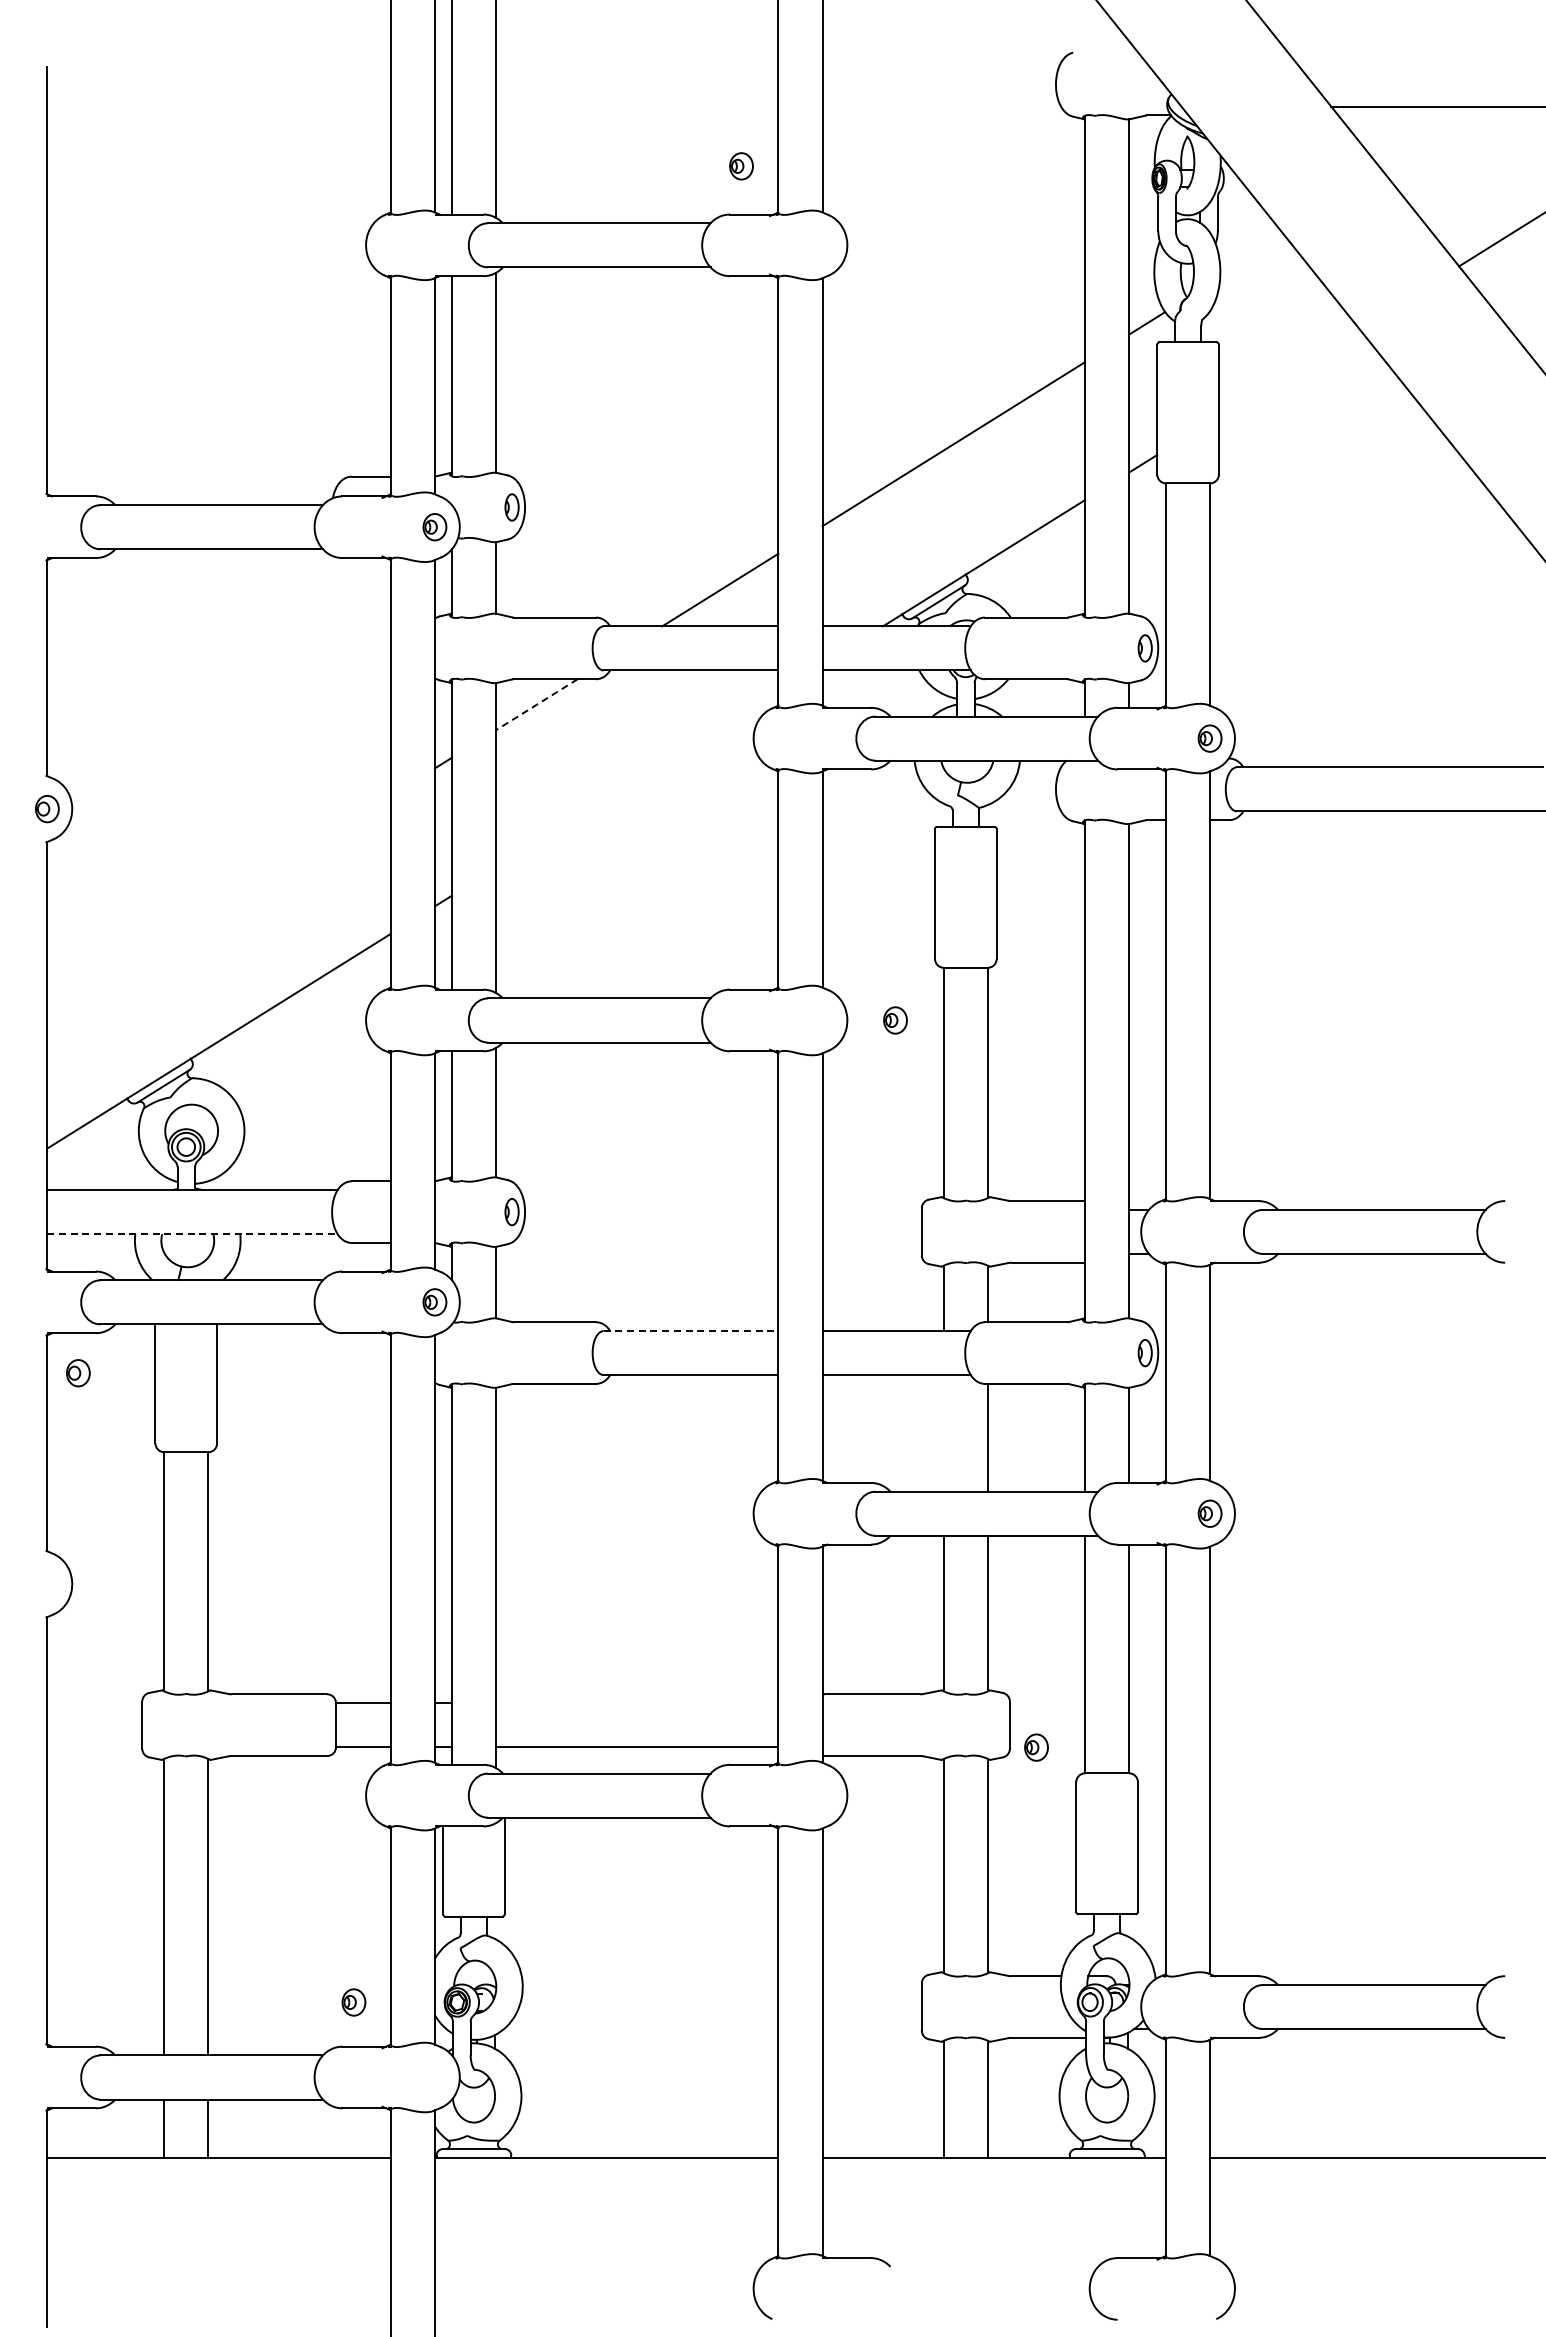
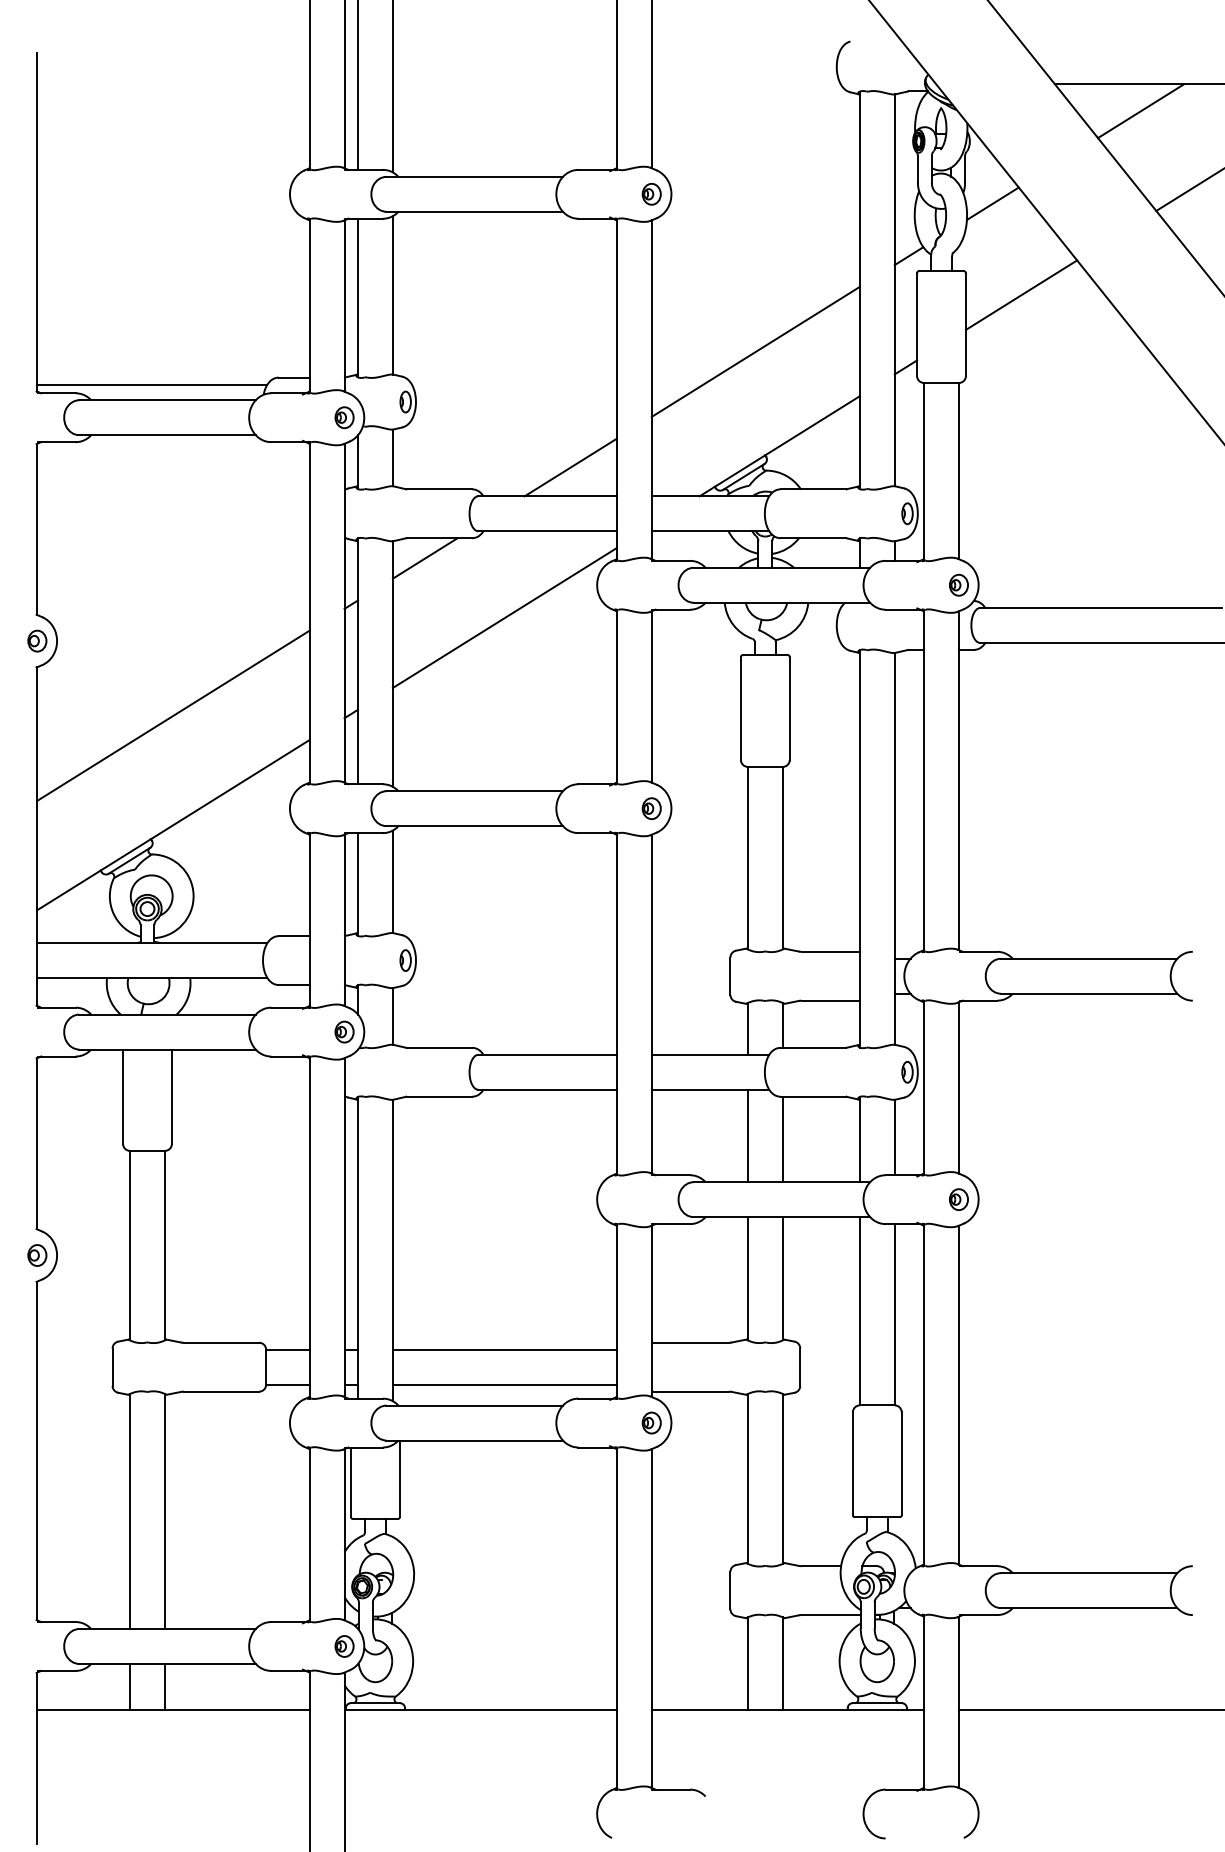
line: (1439, 140) -> (1140, 111), added
part: (741, 166) -> (651, 194), moved
line: (1252, 256) -> (992, 203), added
line: (1288, 372) -> (1021, 295), added
line: (192, 485) -> (152, 384), added
line: (536, 705) -> (425, 559), dashed -> solid
line: (636, 779) -> (504, 617), added
line: (218, 902) -> (173, 715), added
part: (895, 1020) -> (651, 808), moved
line: (193, 1234) -> (153, 978), dashed -> solid
line: (691, 1331) -> (547, 1055), dashed -> solid
part: (78, 1373) -> (37, 1255), moved
line: (943, 1433) -> (747, 1136), added
line: (636, 1703) -> (504, 1350), added
part: (1036, 1747) -> (651, 1422), moved
part: (353, 2002) -> (344, 1646), moved

